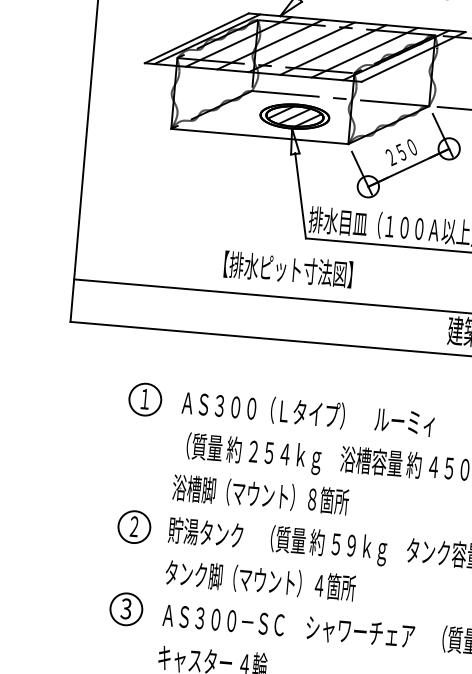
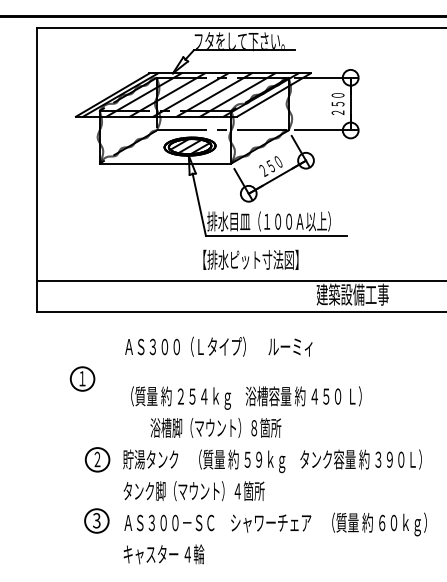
text: (287, 268) -> (250, 259), moved
part: (145, 398) -> (82, 378), moved
text: (307, 412) -> (218, 346), moved
part: (260, 494) -> (215, 427), moved

